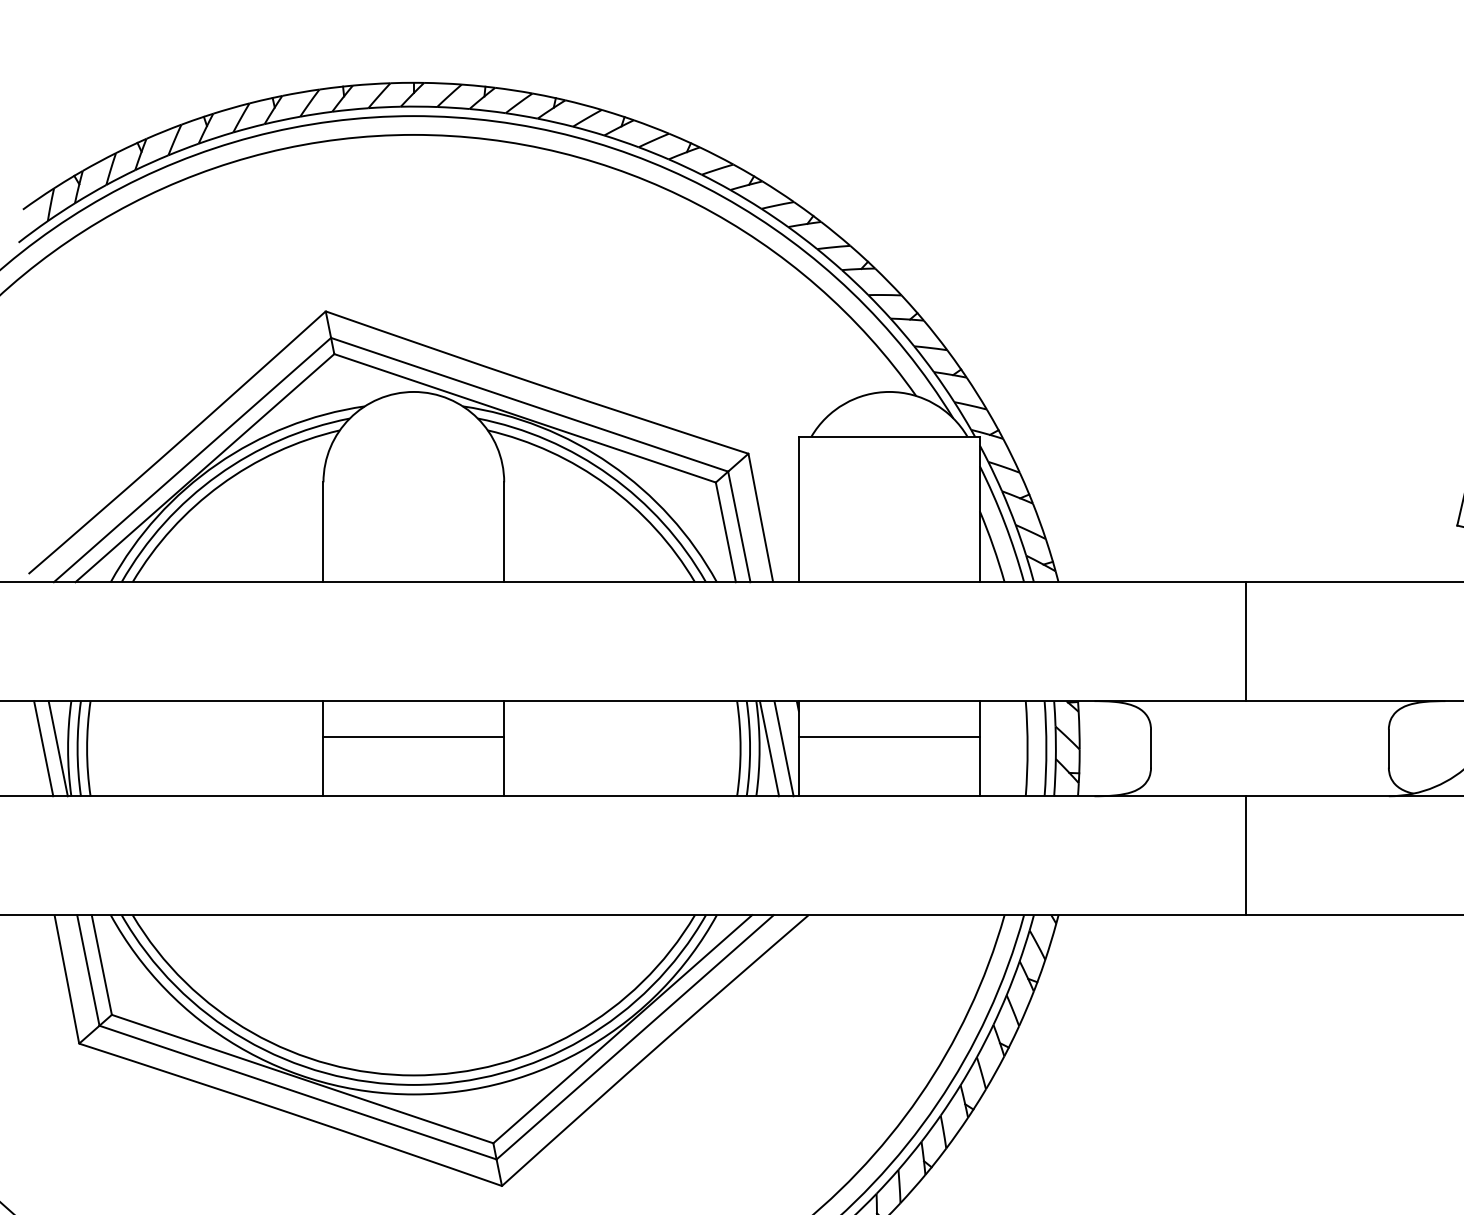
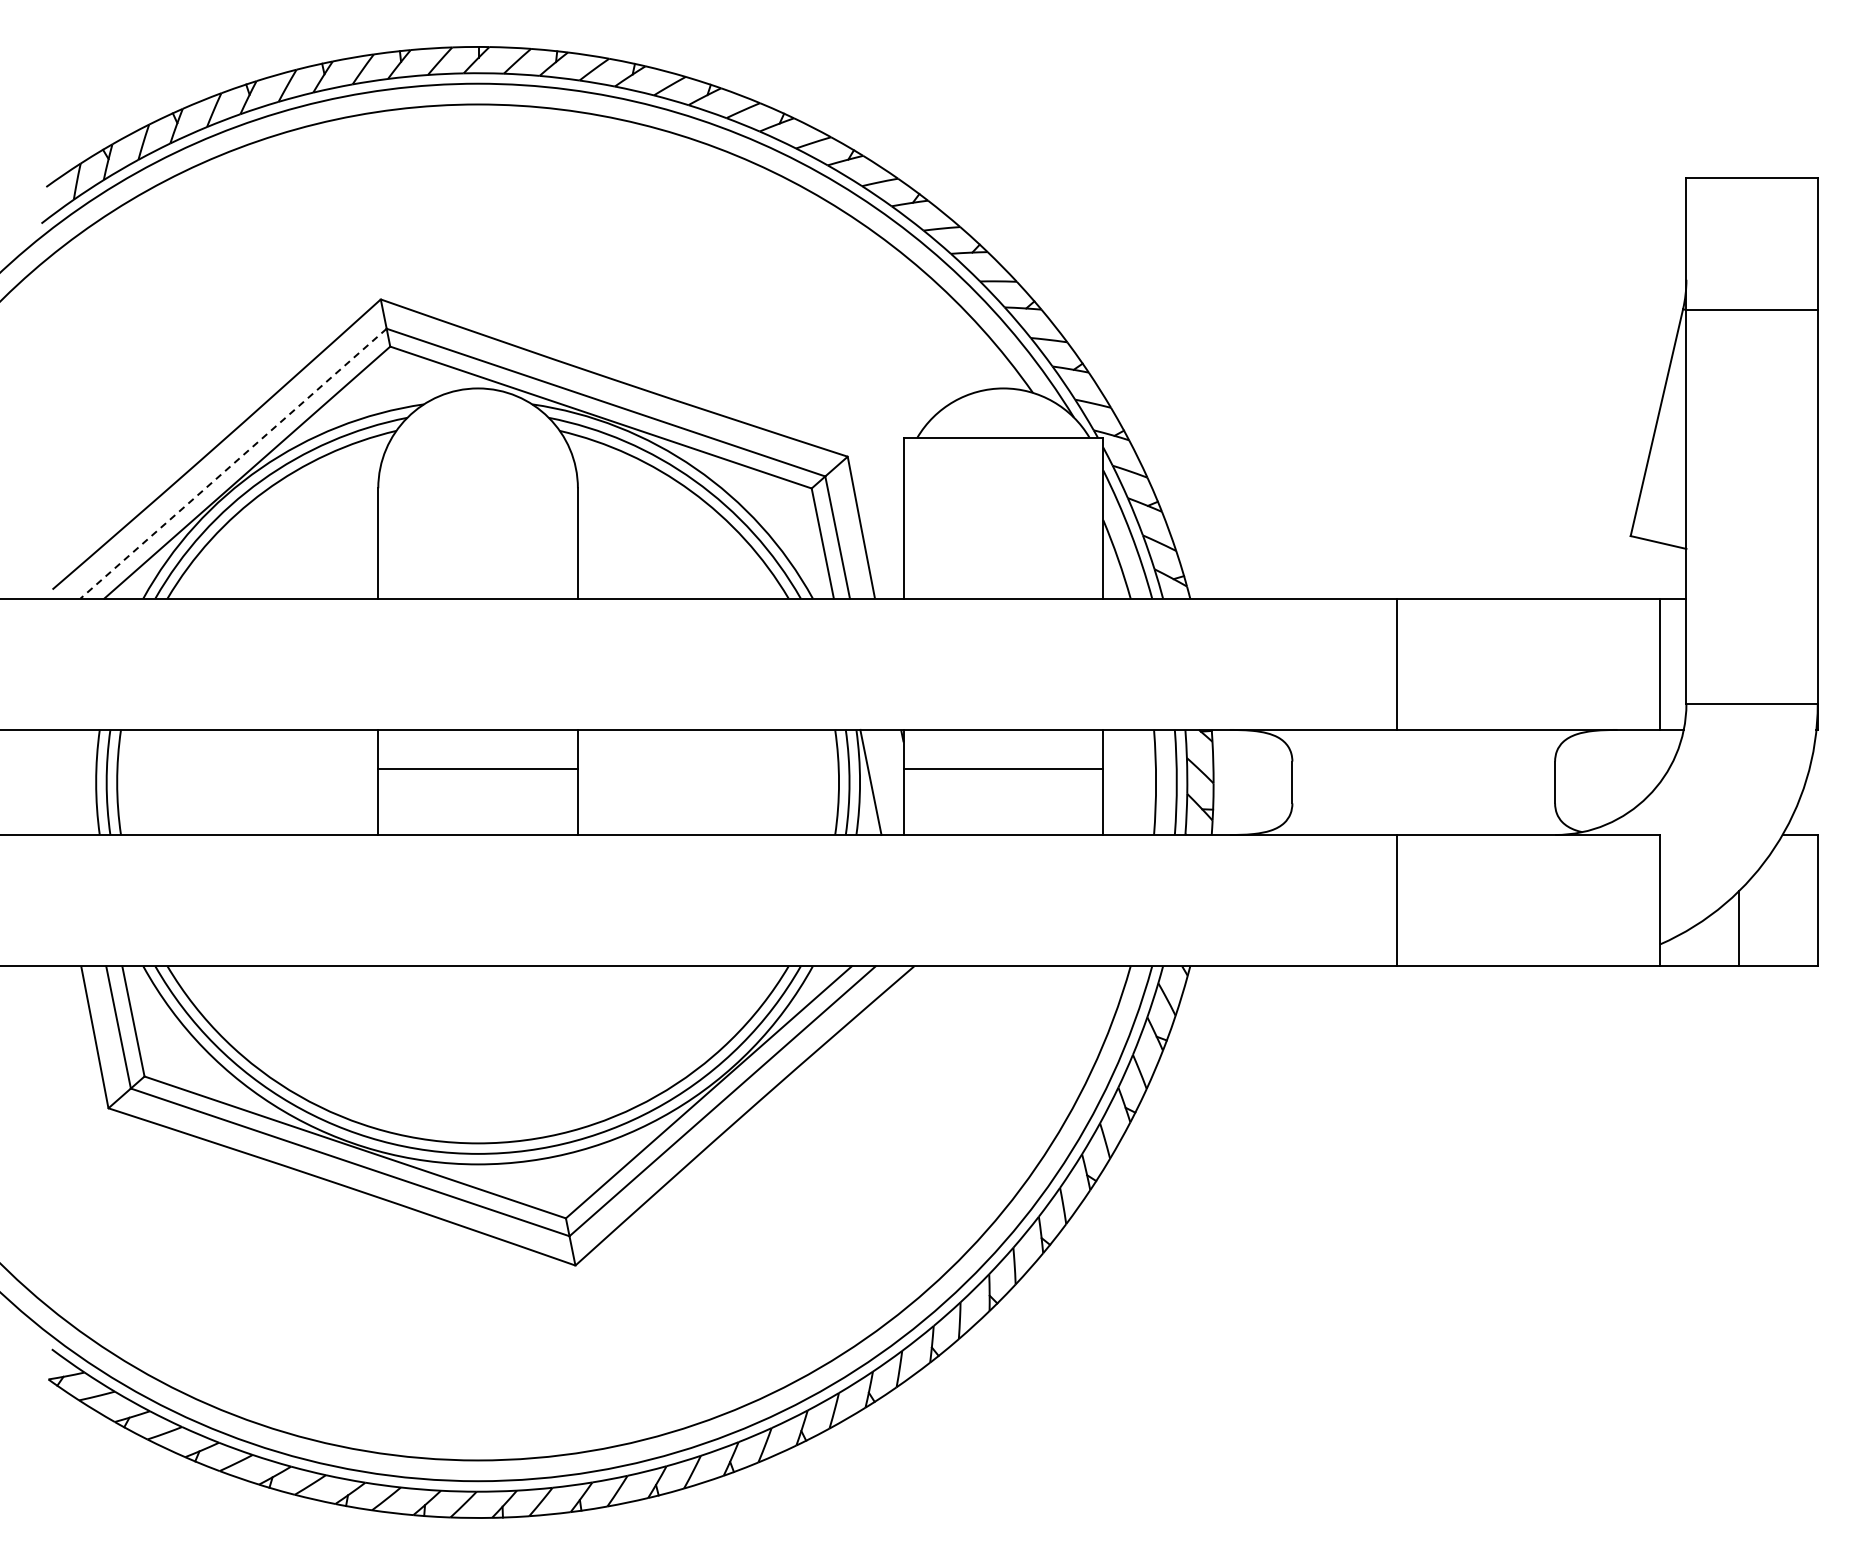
line: (192, 460) -> (233, 464), solid -> dashed
line: (43, 748) -> (68, 782), removed
line: (57, 748) -> (84, 782), removed
line: (783, 748) -> (886, 782), removed

